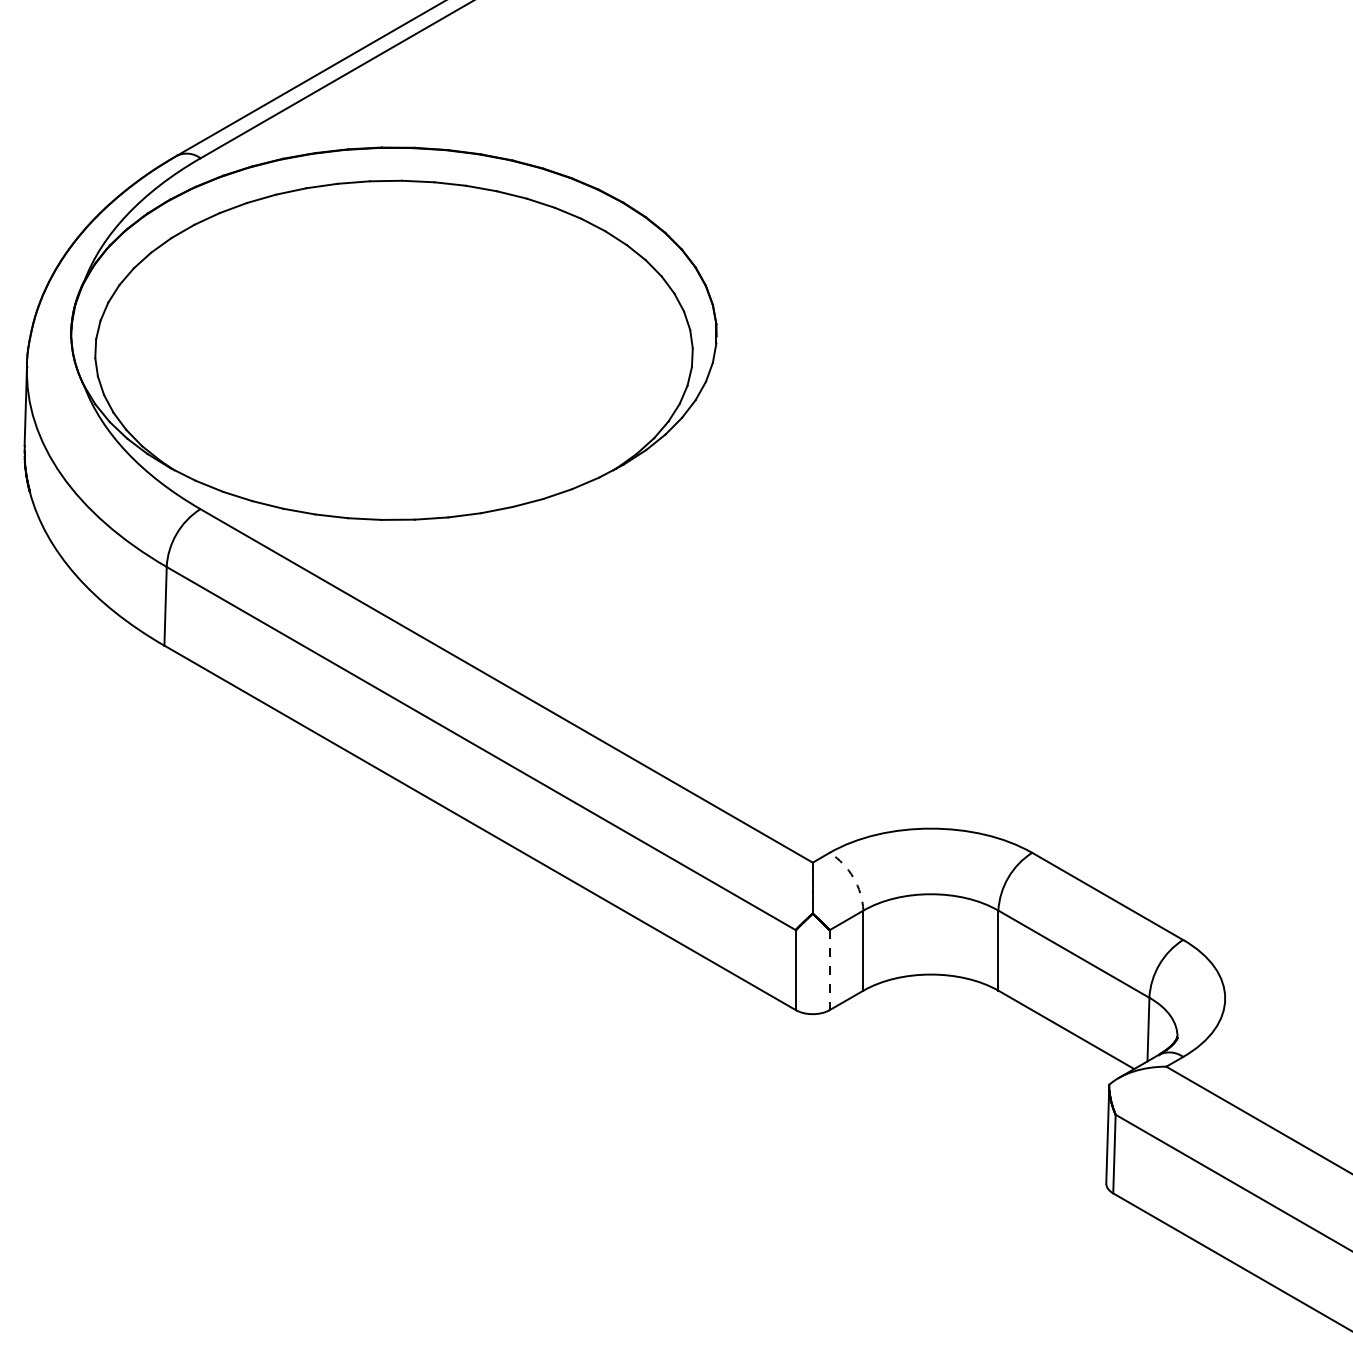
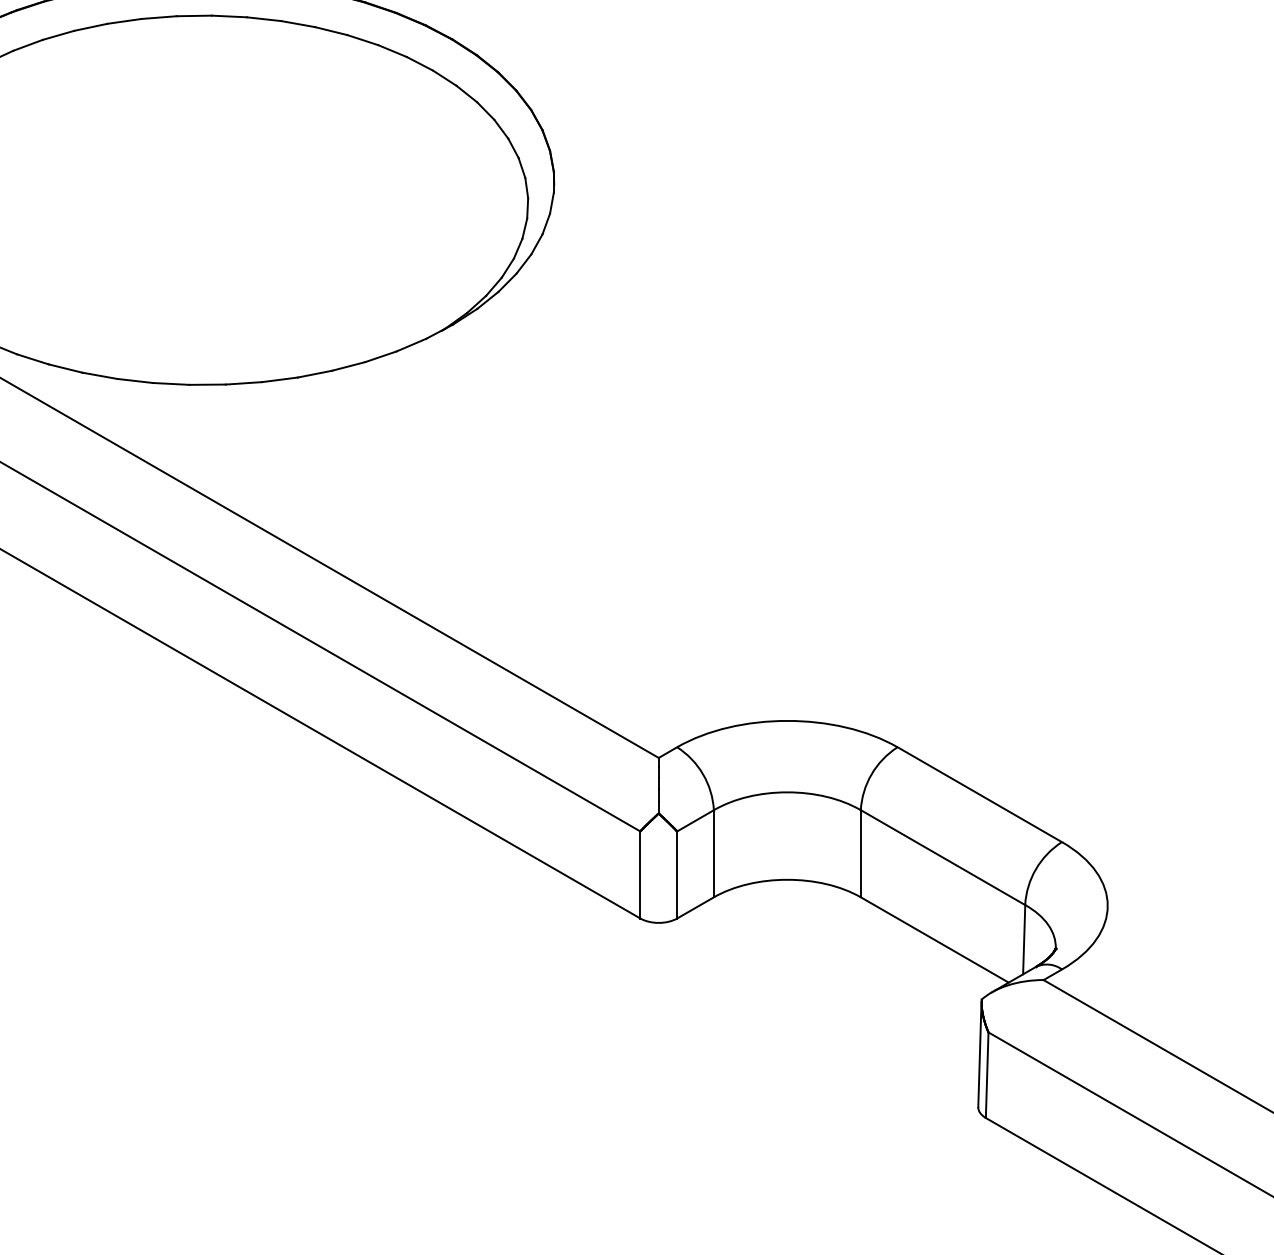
arc: (853, 877) -> (703, 774), dashed -> solid
line: (829, 970) -> (676, 875), dashed -> solid

